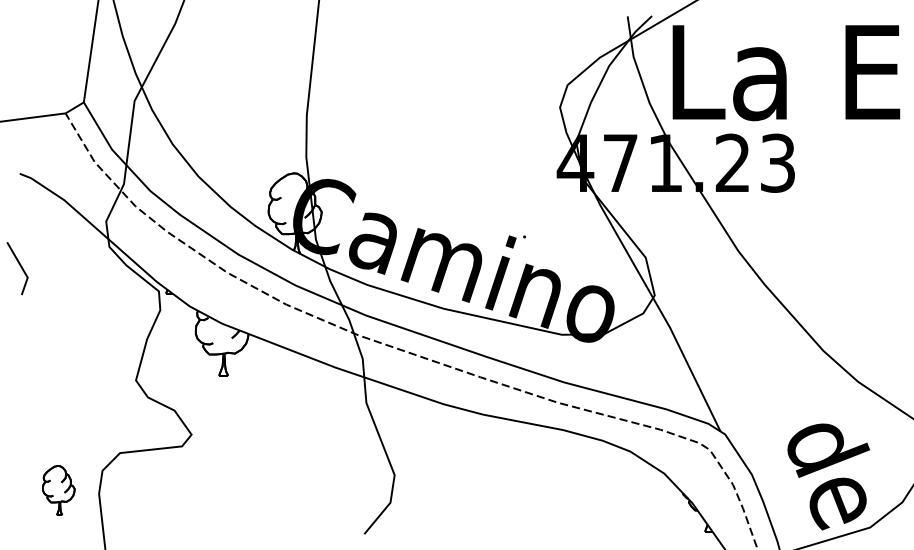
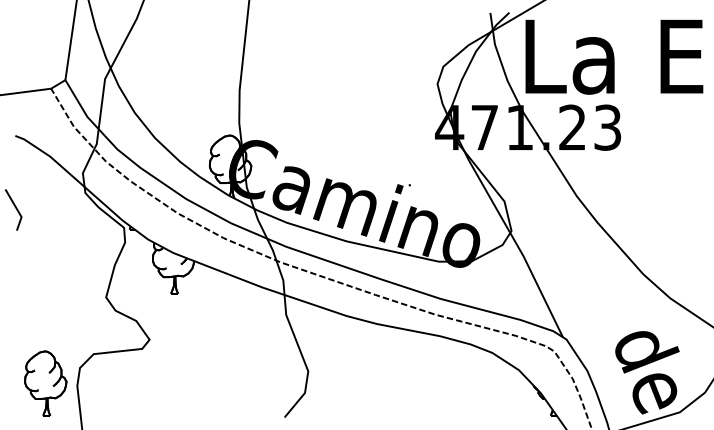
part: (58, 490) -> (45, 383), size x1.67

